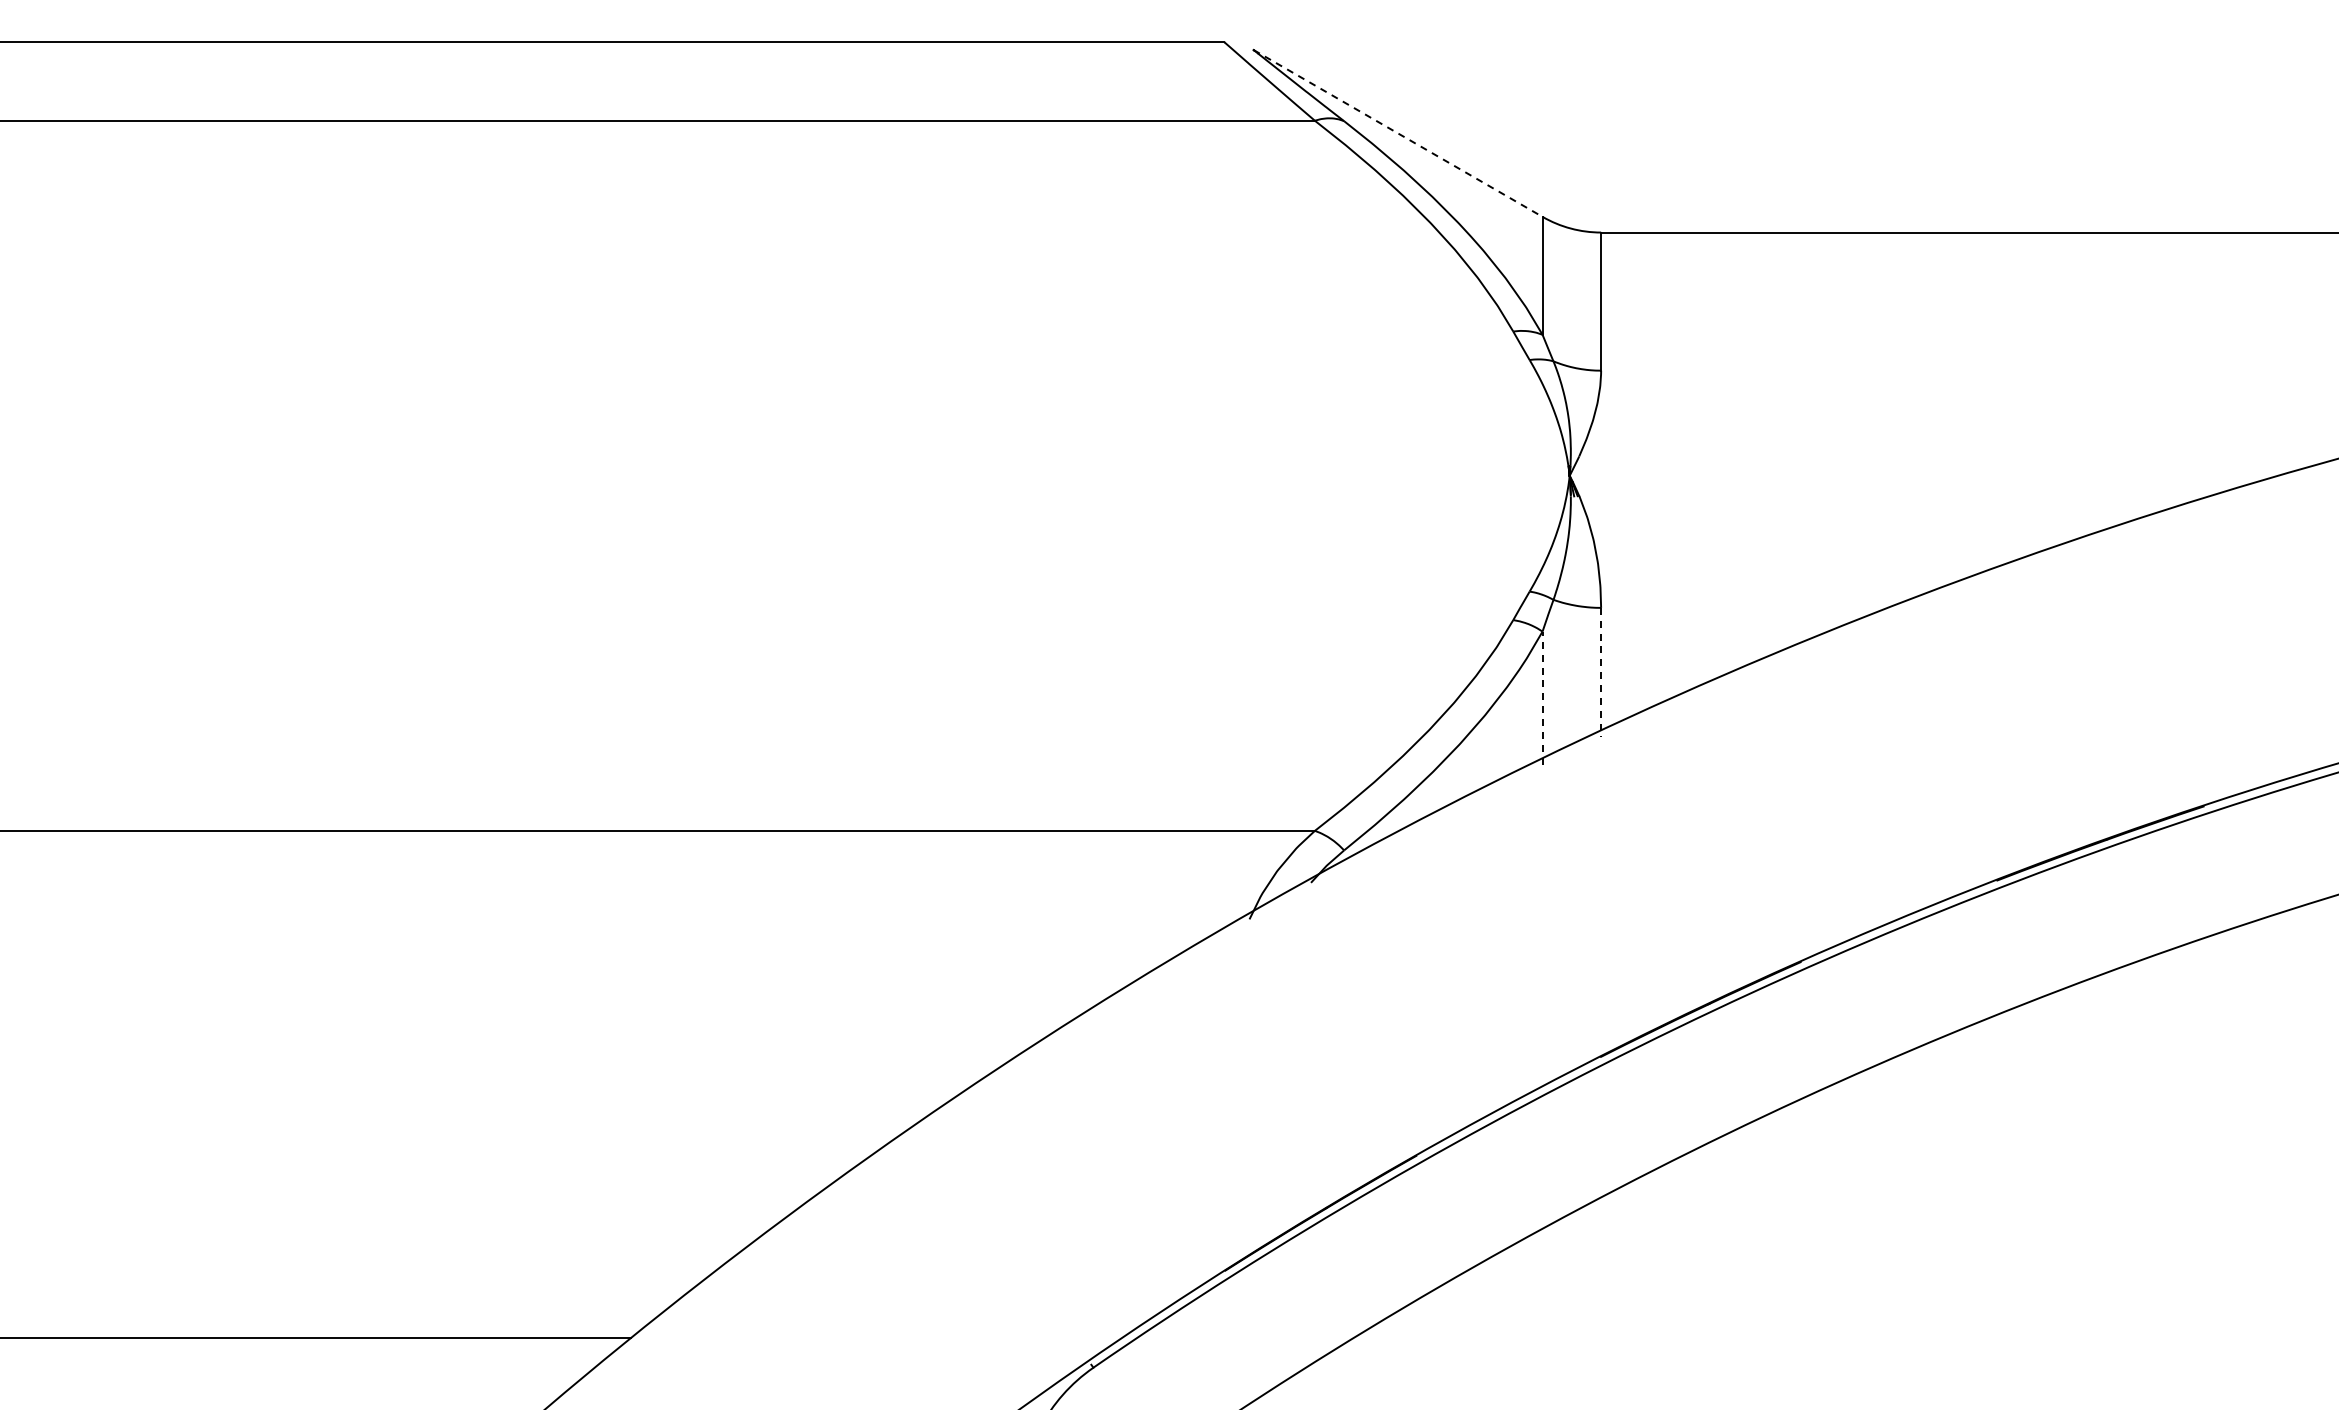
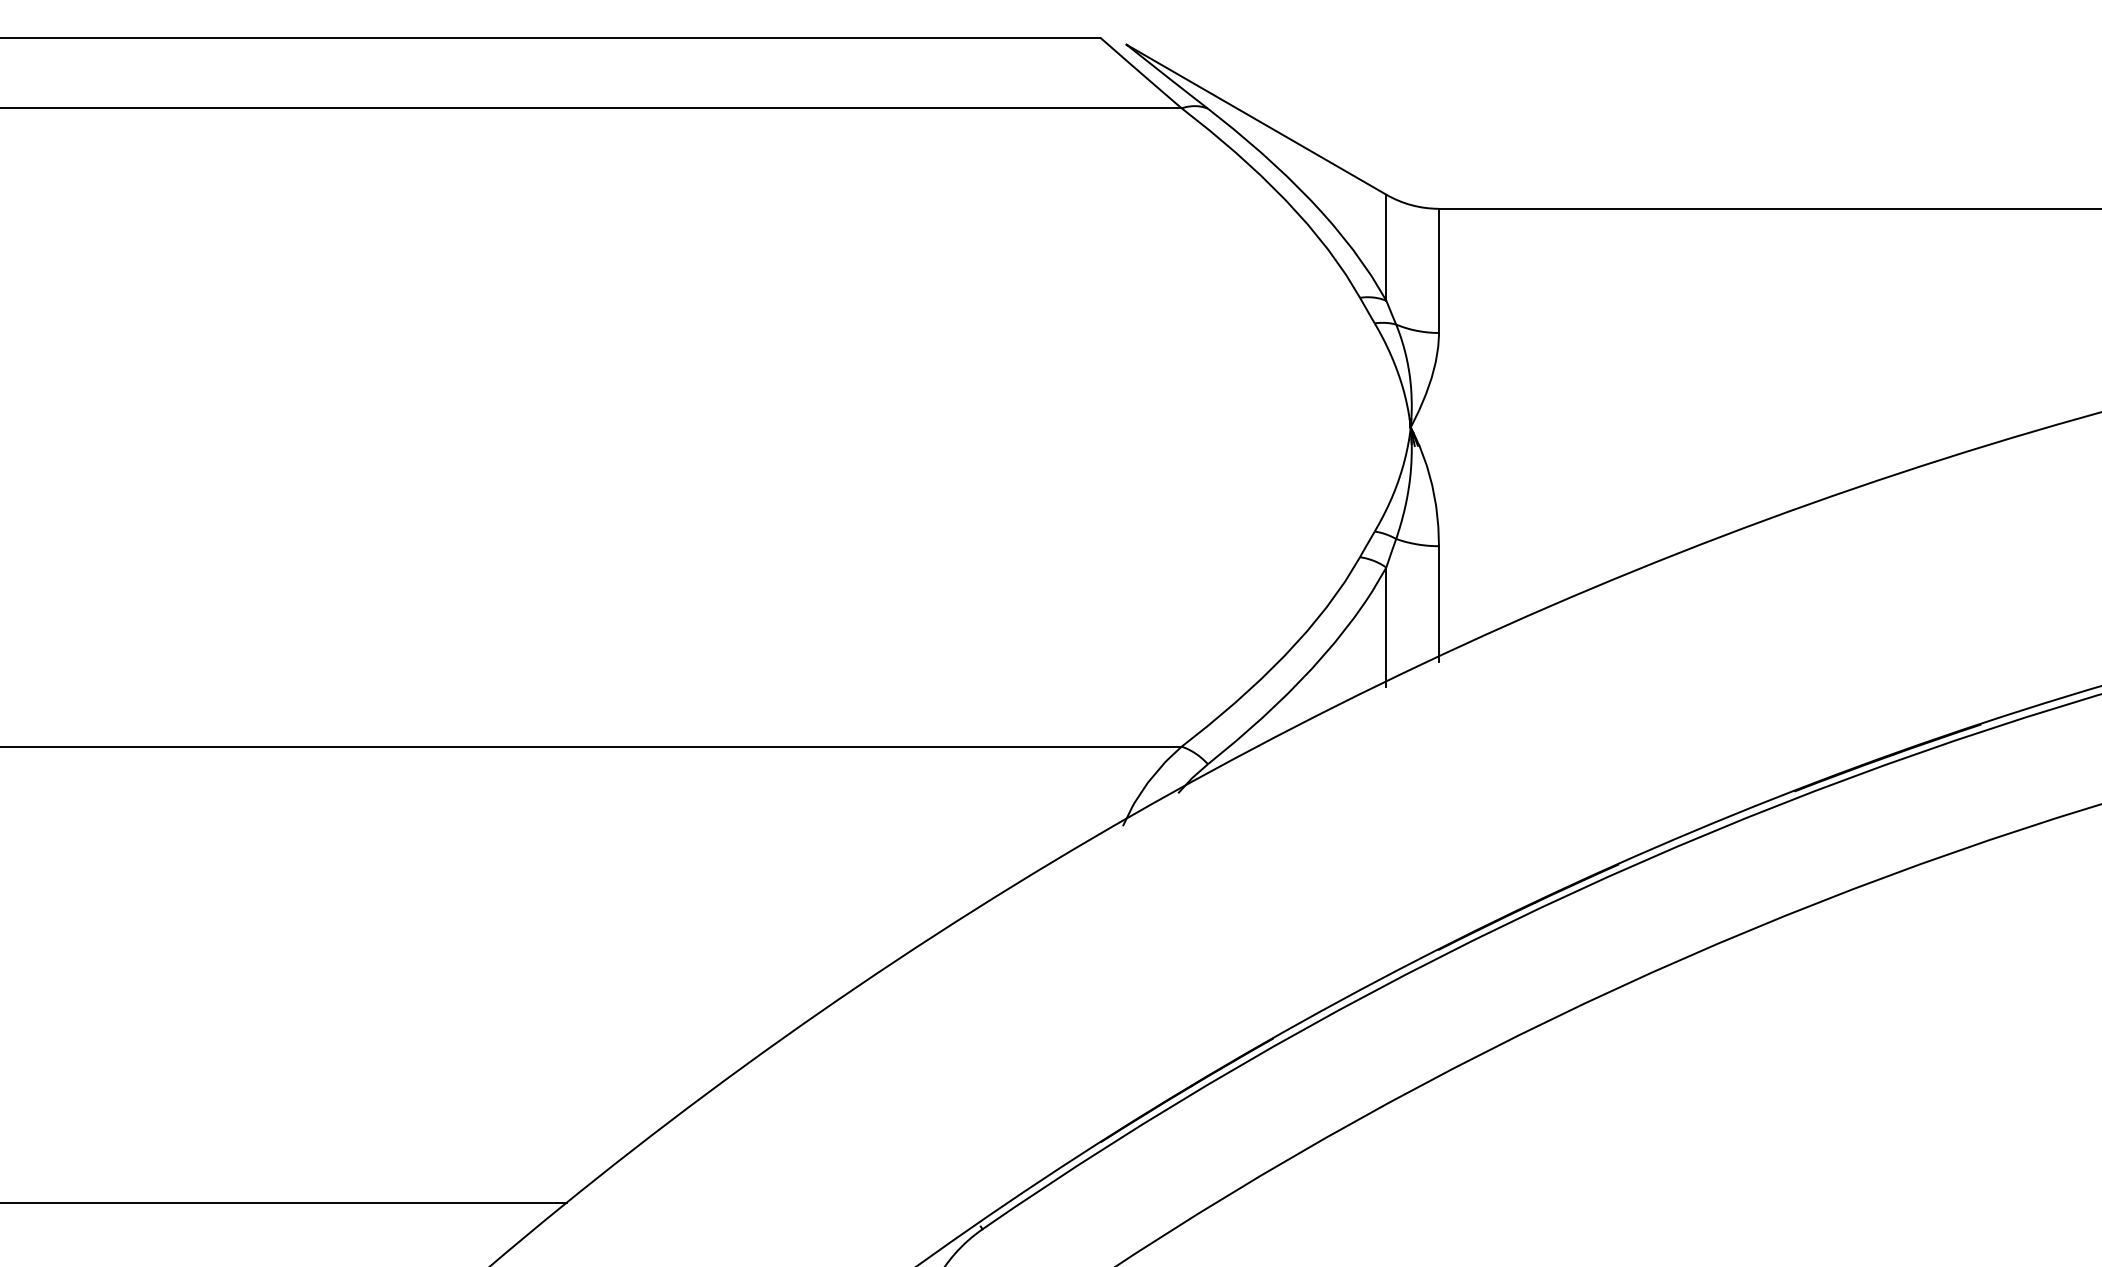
line: (1398, 133) -> (1256, 119), dashed -> solid
line: (1601, 672) -> (1439, 604), dashed -> solid
line: (1542, 697) -> (1386, 626), dashed -> solid

